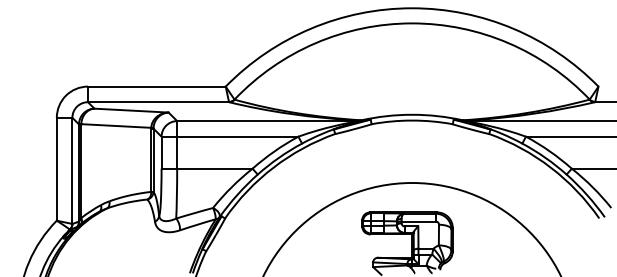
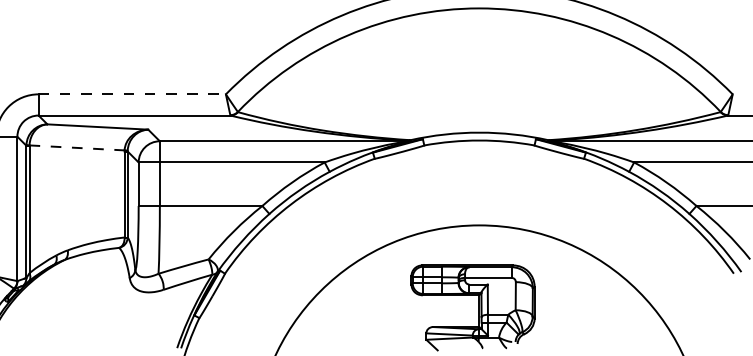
line: (156, 86) -> (131, 94), solid -> dashed
line: (116, 126) -> (77, 148), solid -> dashed

